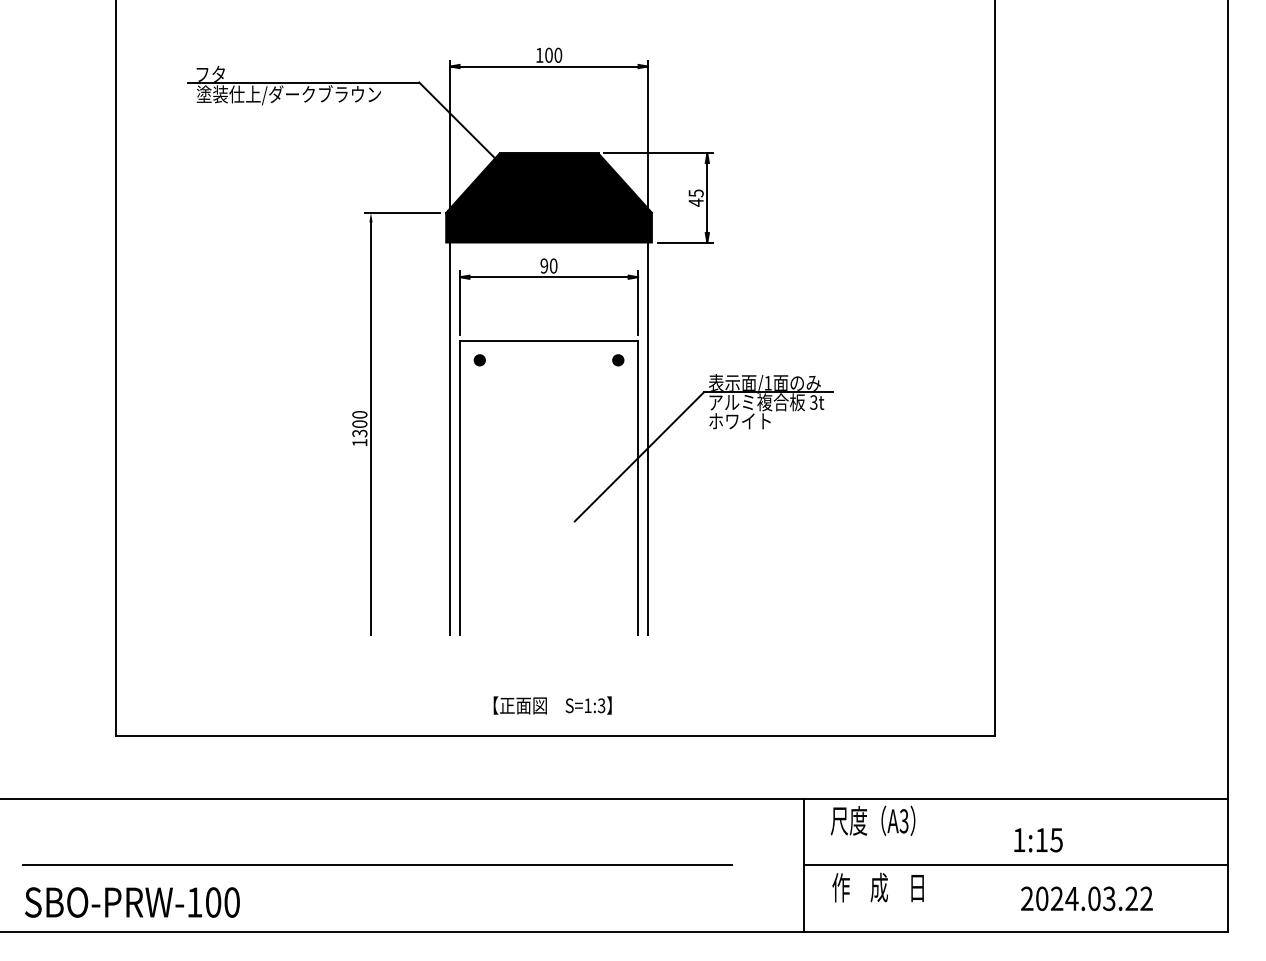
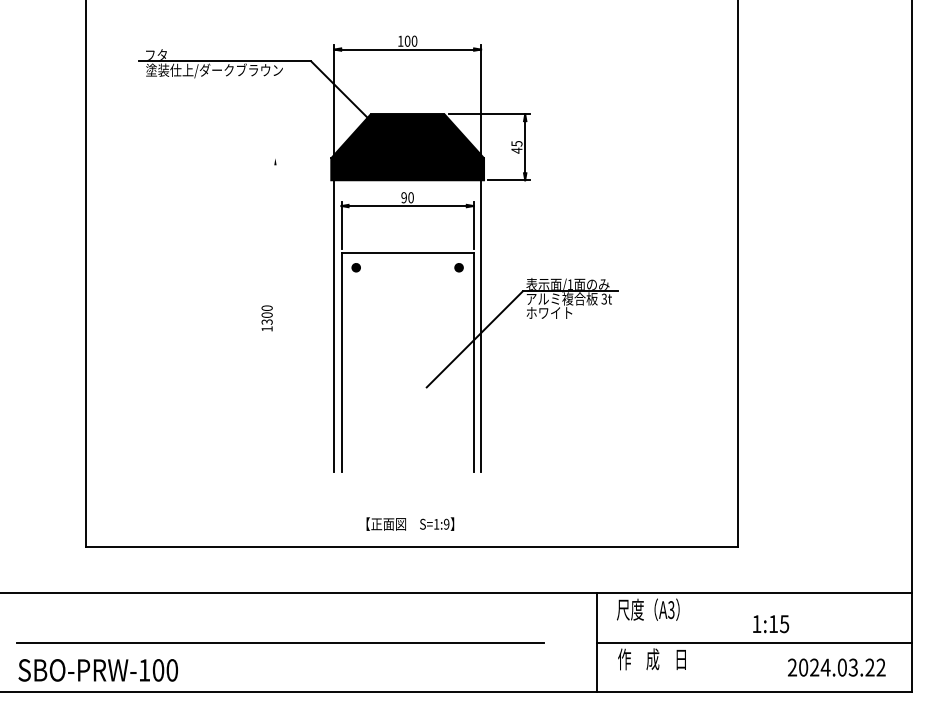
line: (402, 212) -> (298, 157), removed
line: (371, 428) -> (275, 318), removed
text: (601, 705) -> (446, 524), S=1:3 -> S=1:9
text: (1086, 898) -> (836, 667), moved

